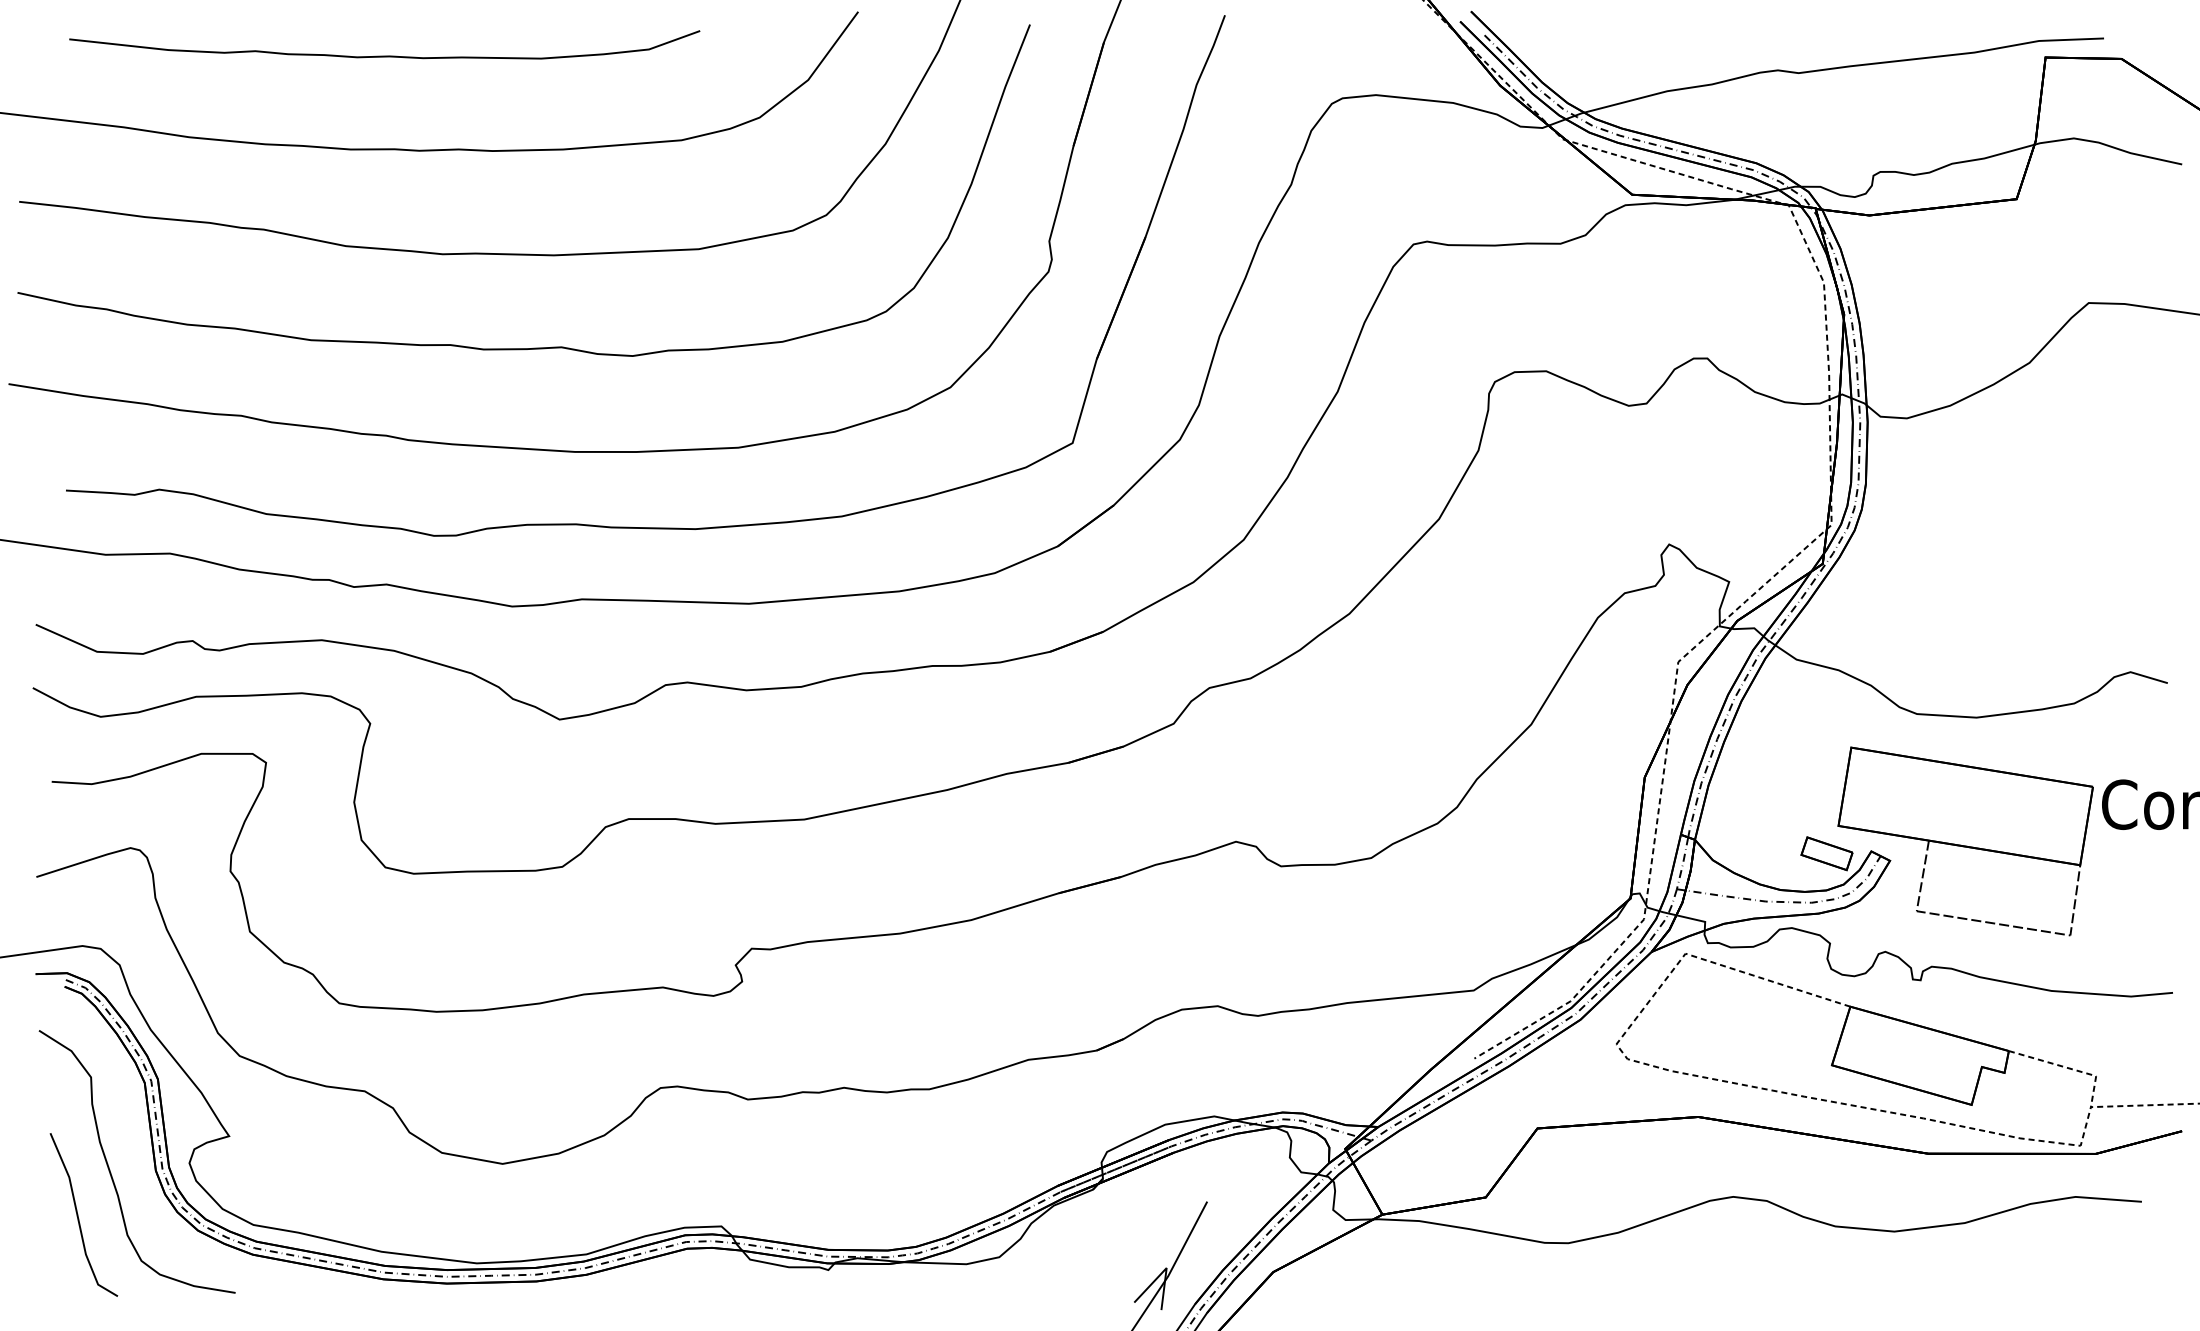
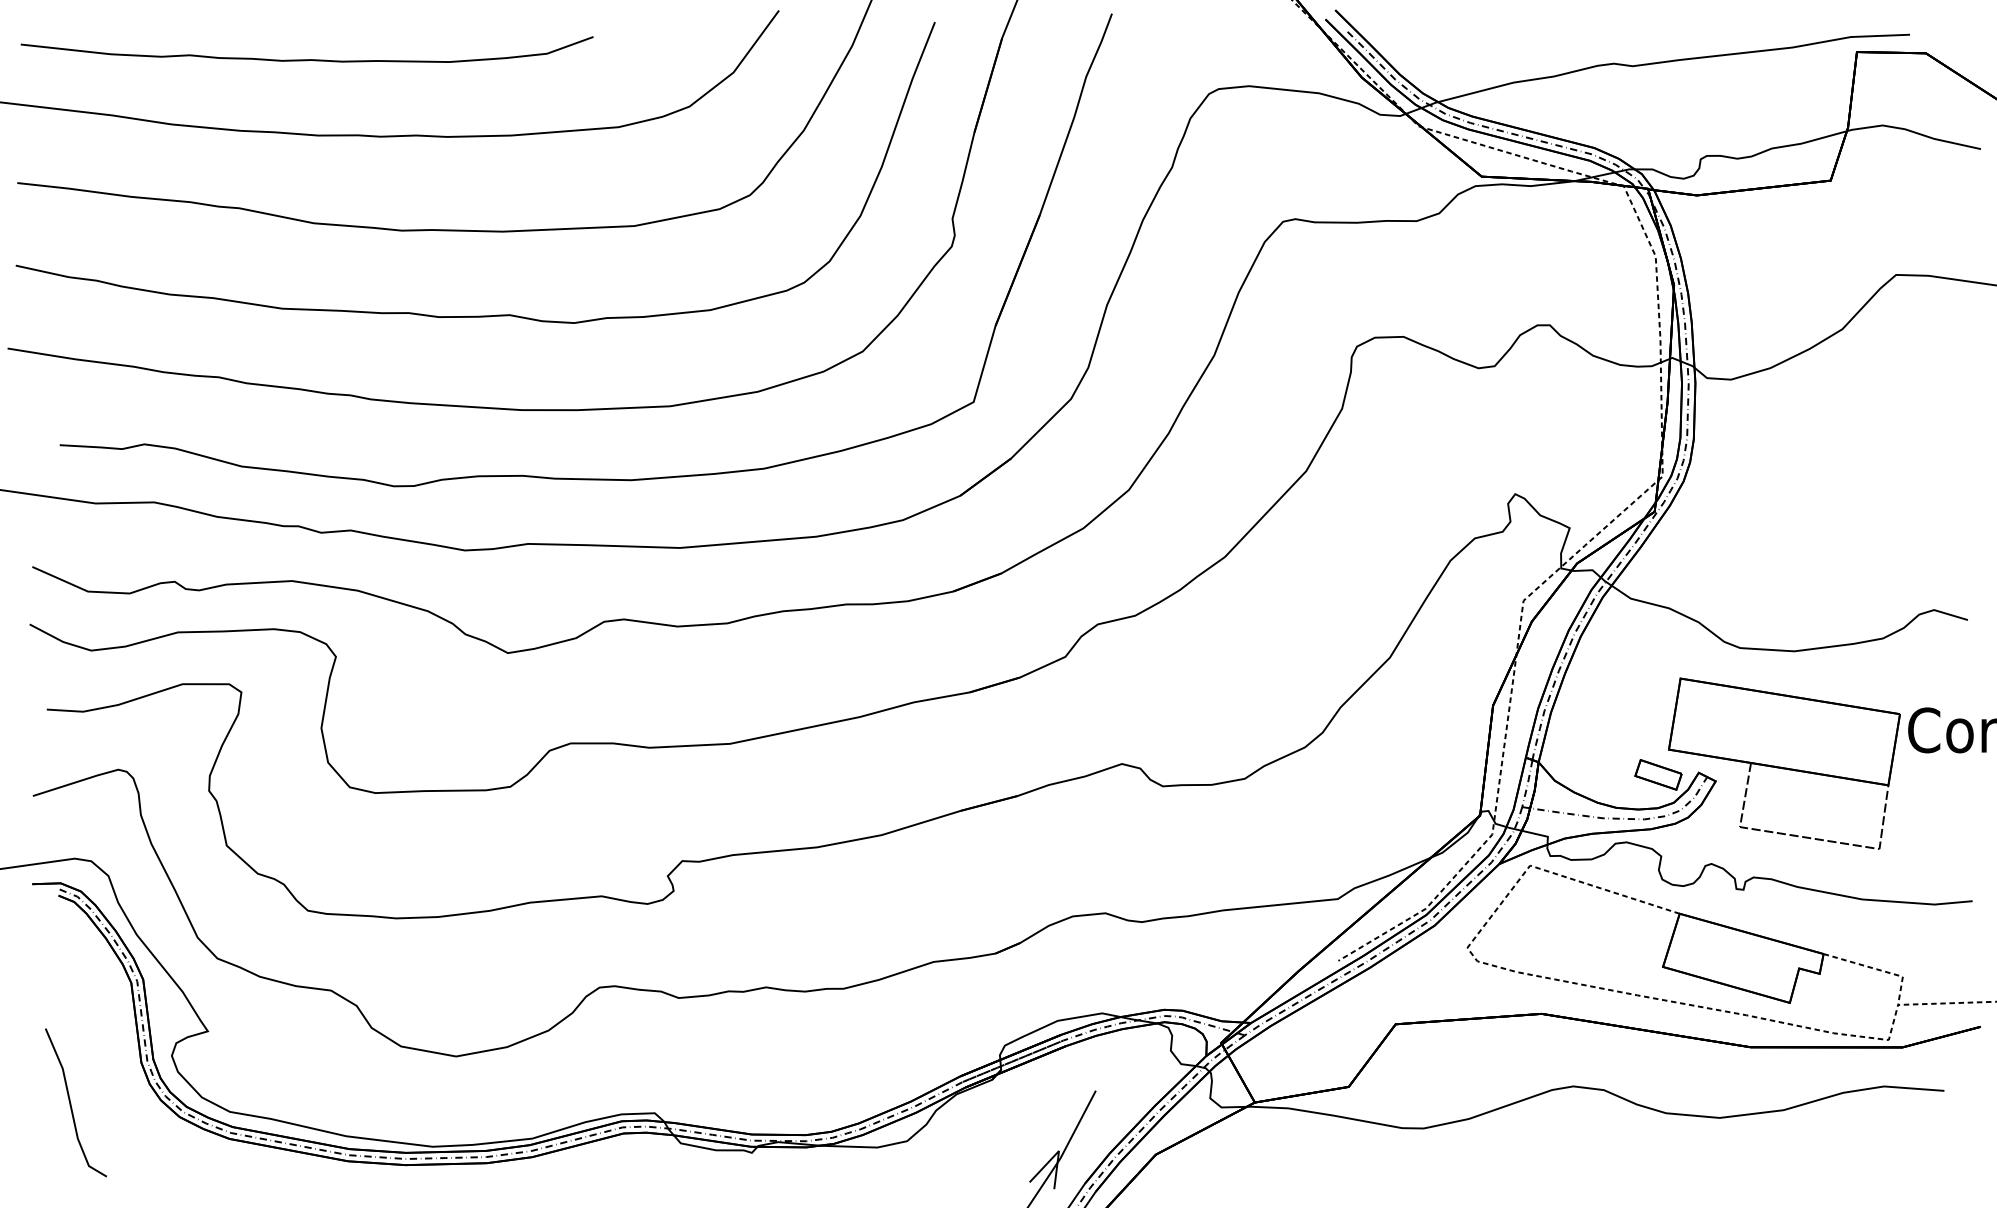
curve: (384, 55) -> (306, 59), moved
curve: (110, 1170) -> (100, 1062), removed

